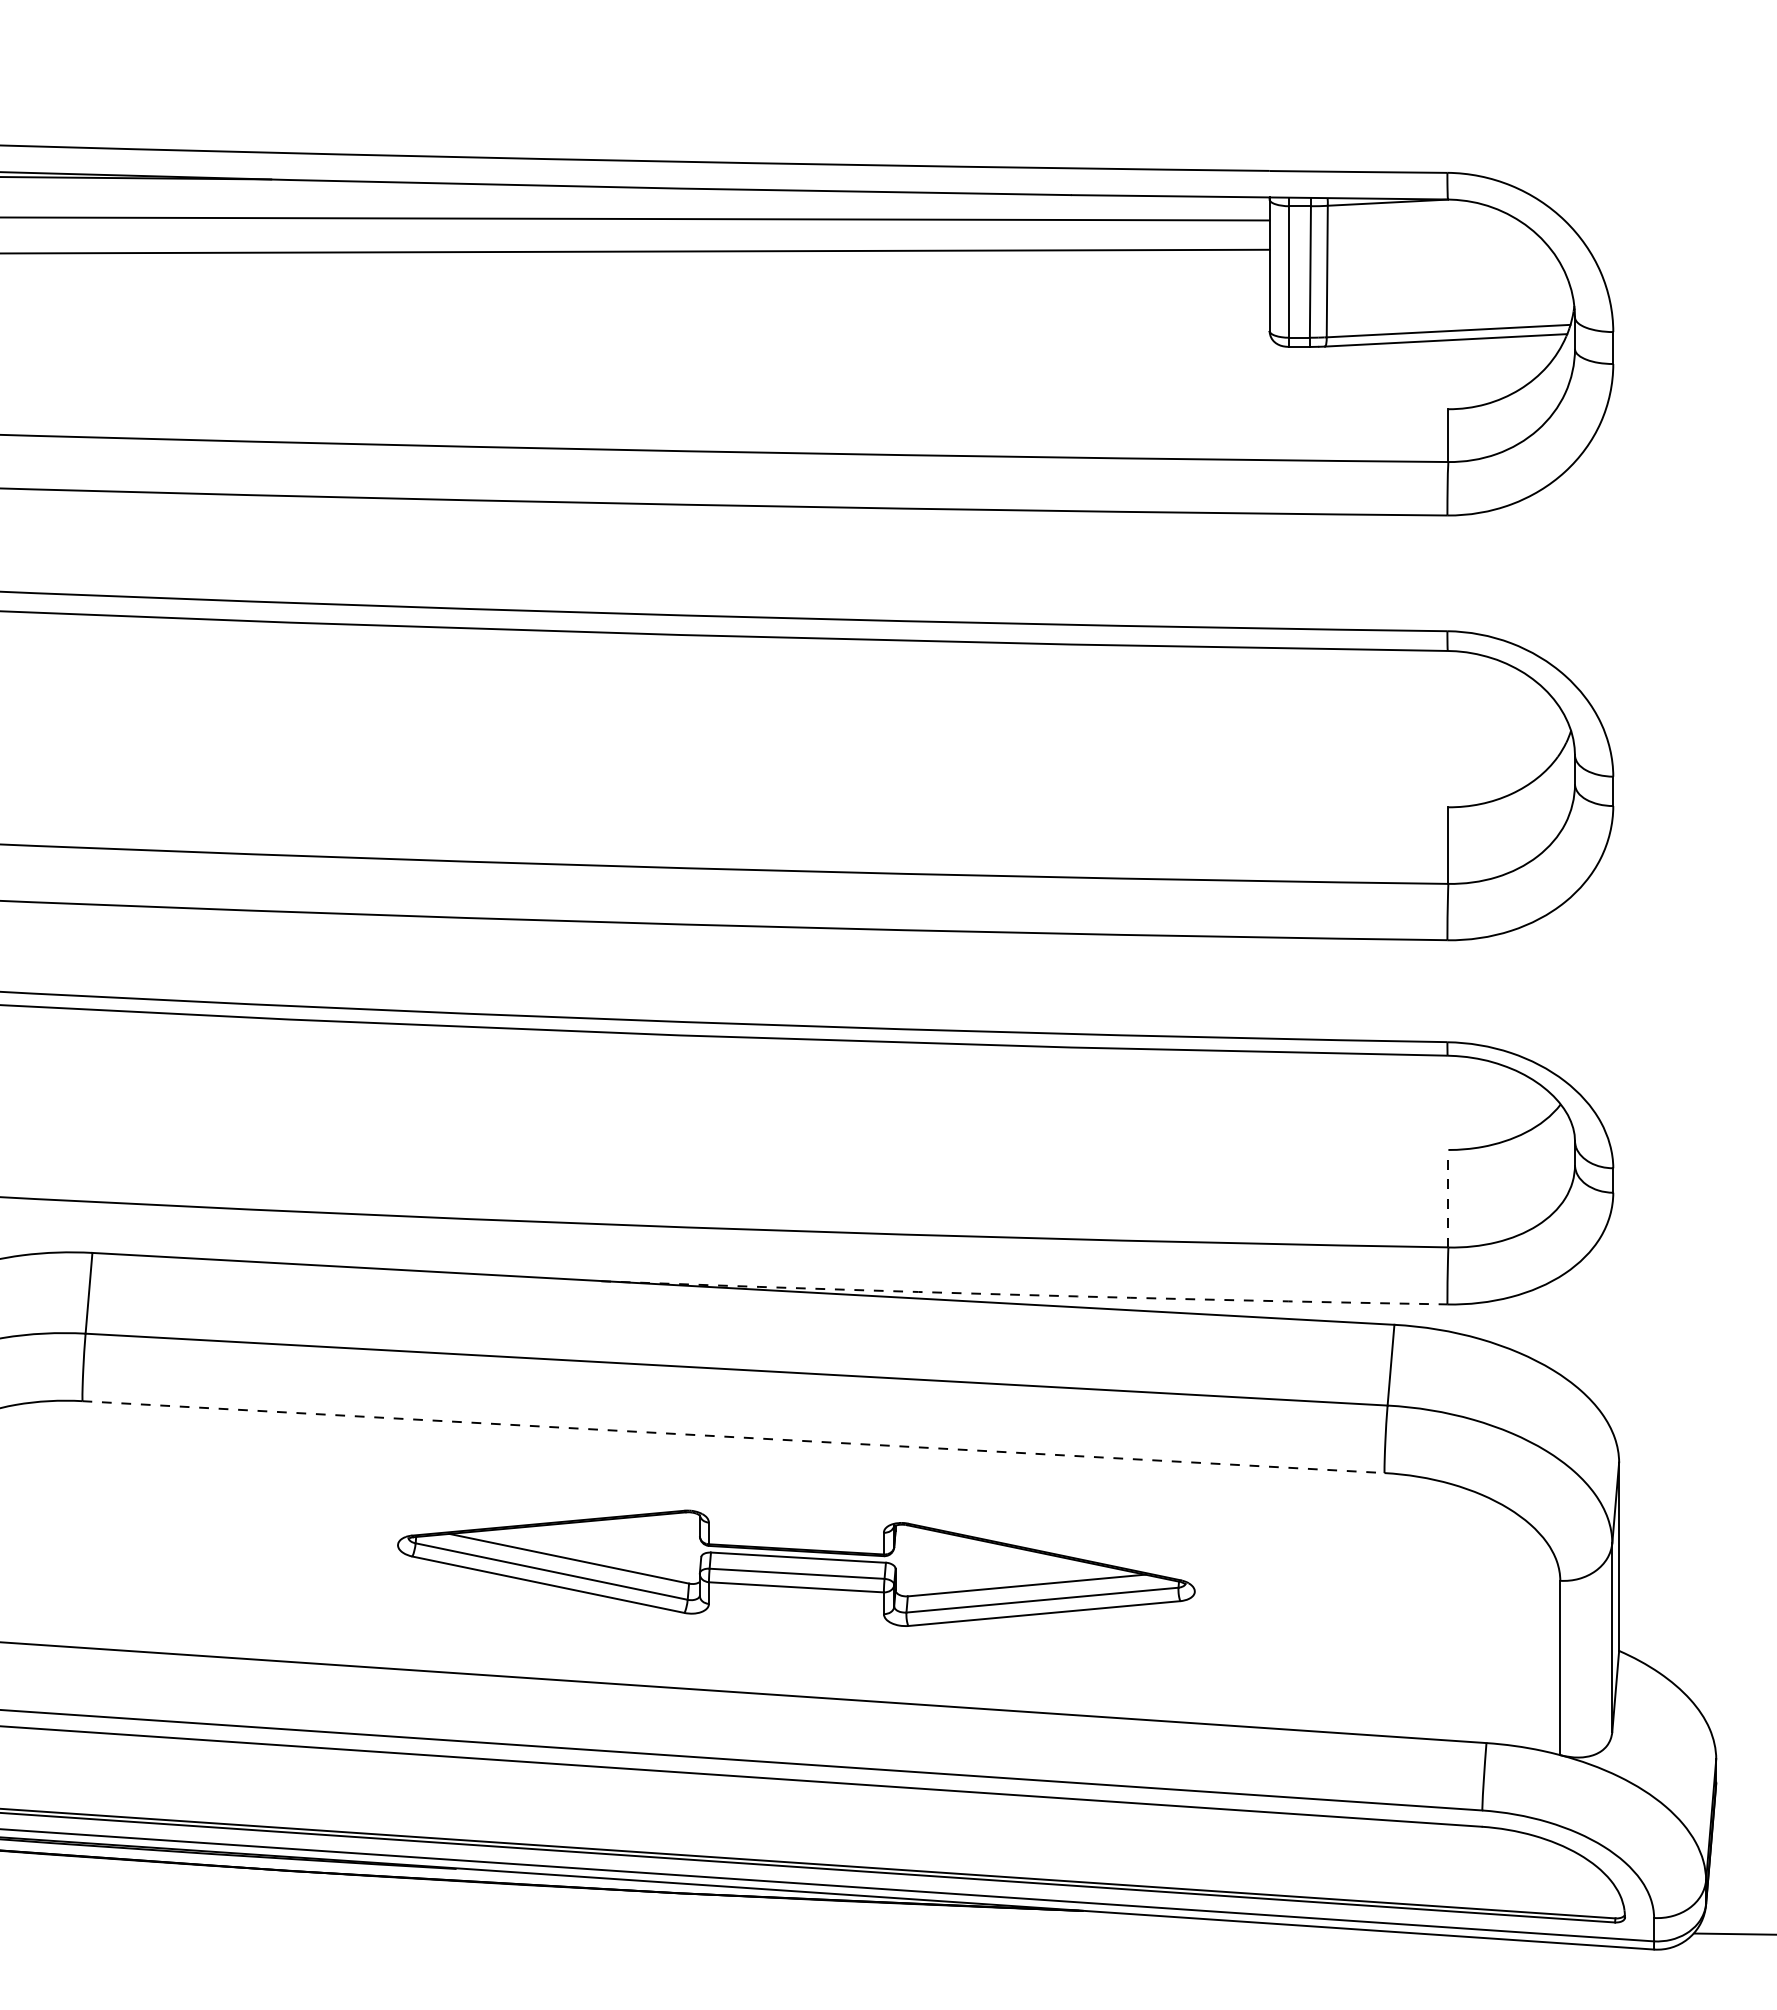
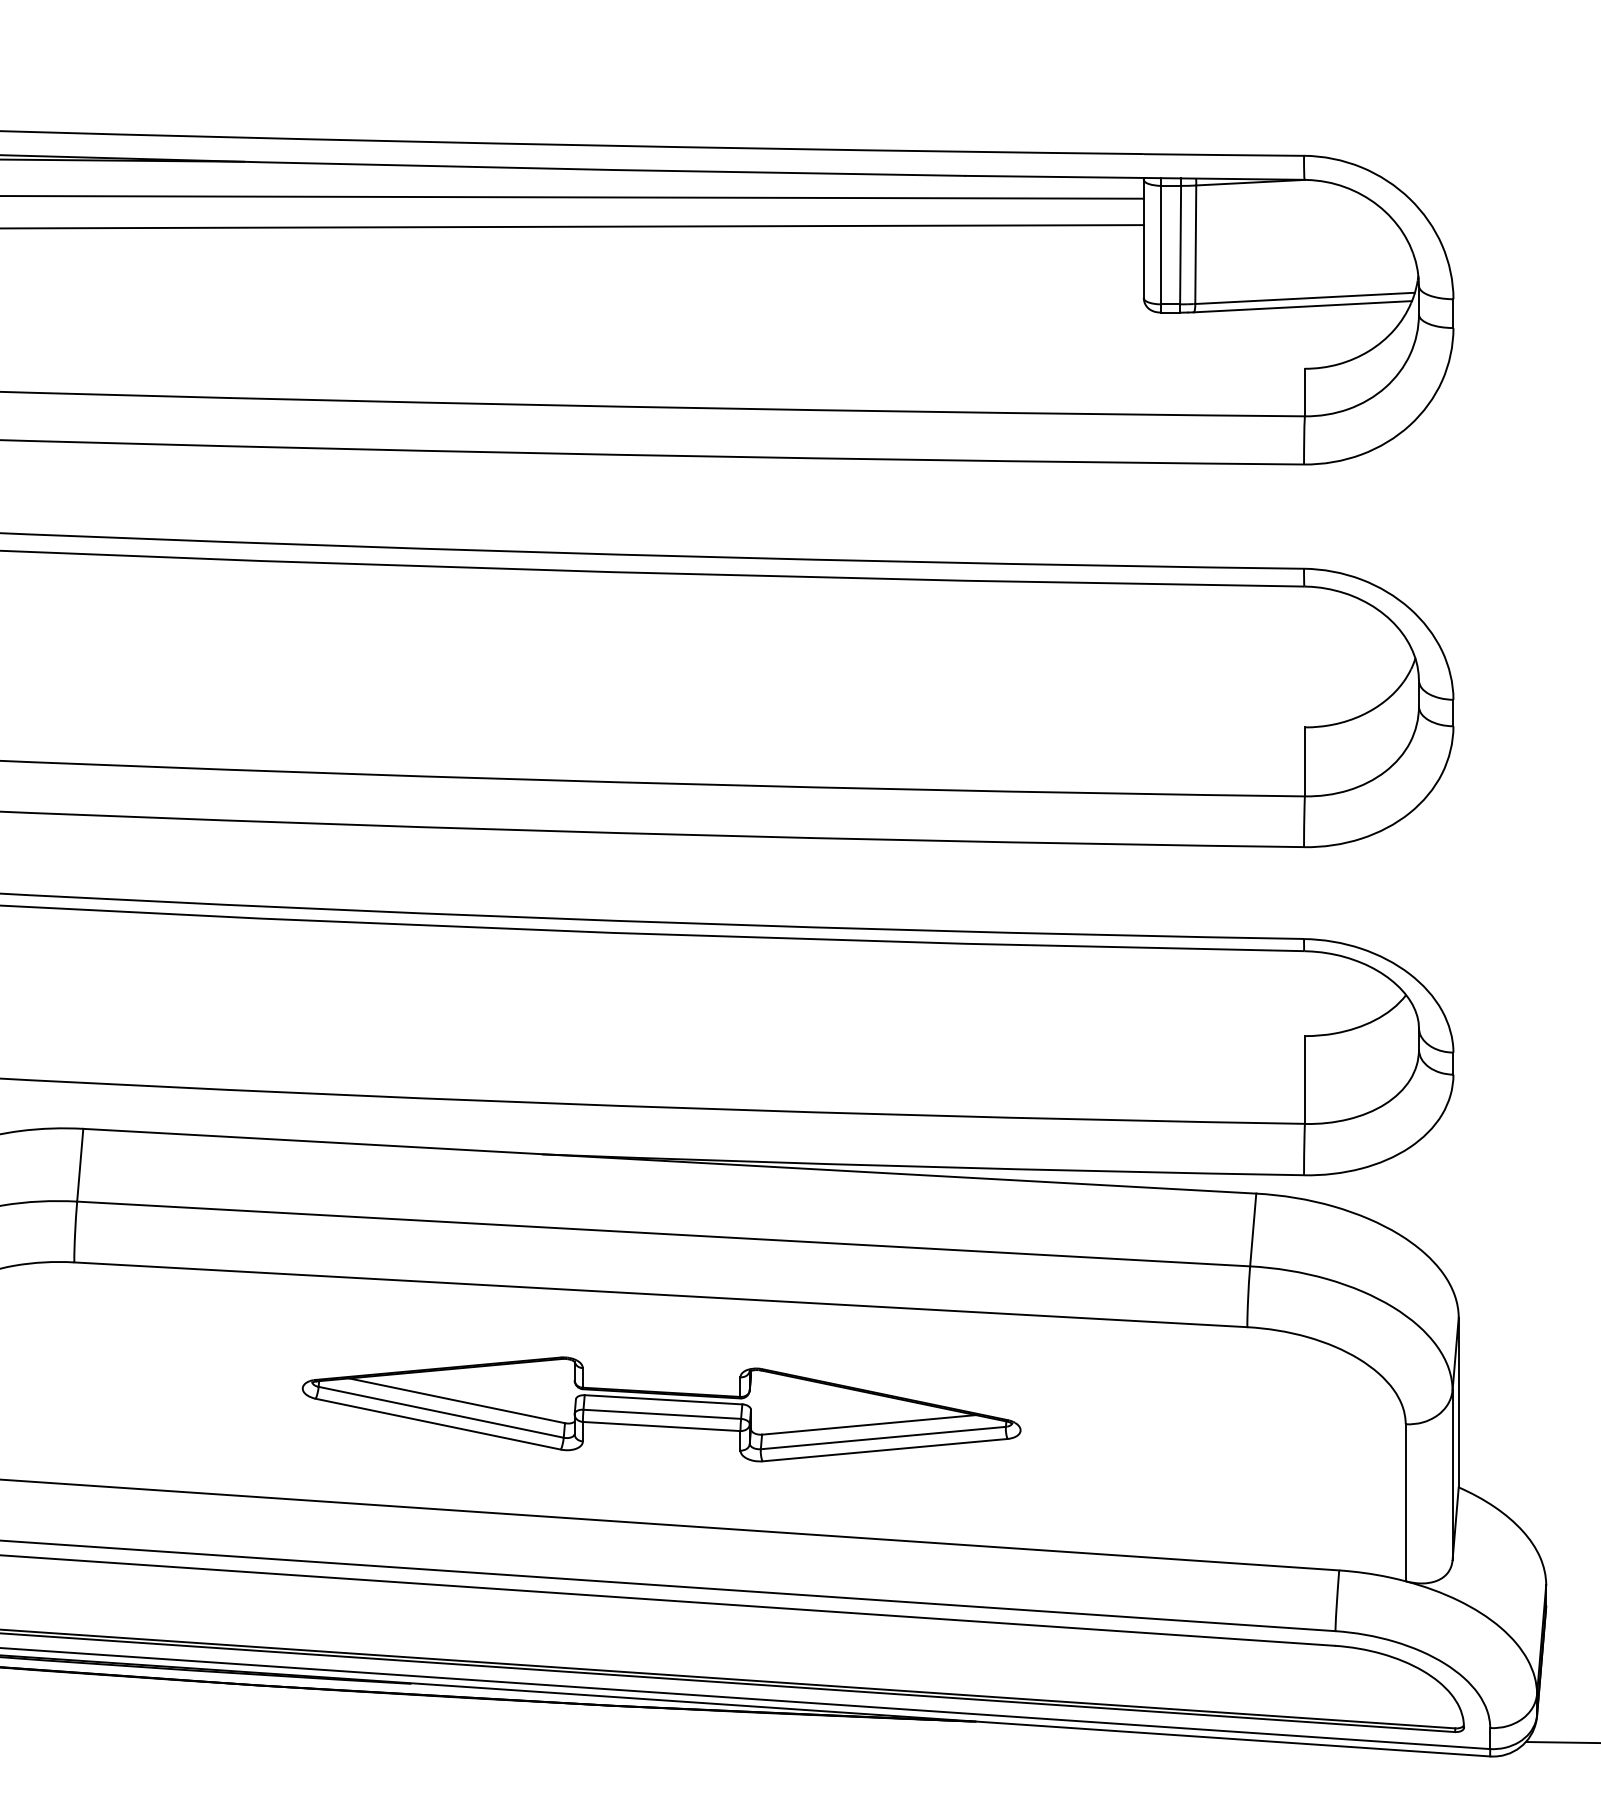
line: (1448, 1198) -> (1305, 1079), dashed -> solid
arc: (1024, 1295) -> (923, 1167), dashed -> solid
line: (733, 1437) -> (660, 1295), dashed -> solid
part: (796, 1567) -> (661, 1408), moved

